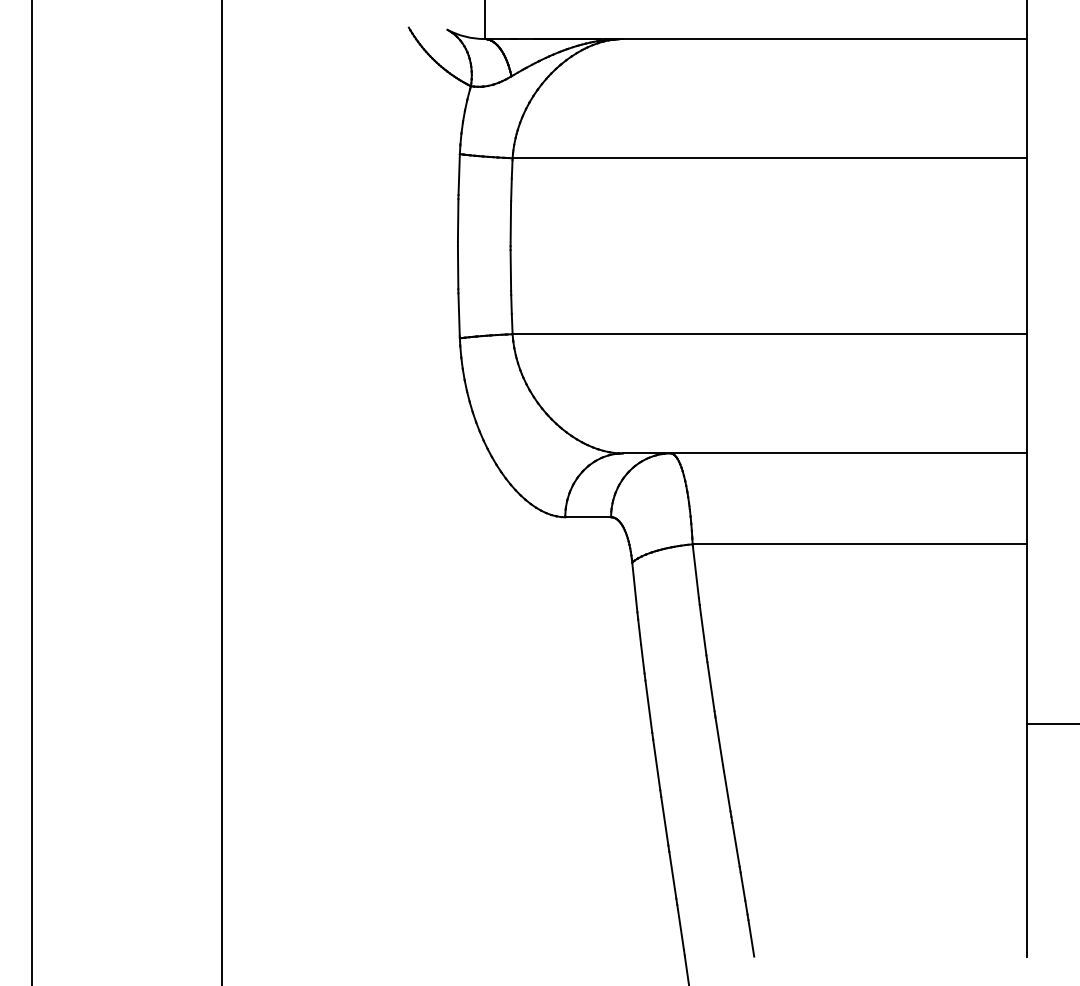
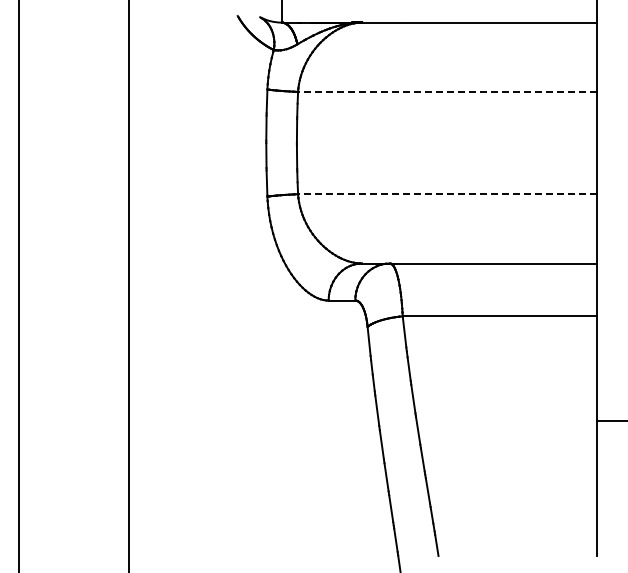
line: (767, 157) -> (446, 91), solid -> dashed
line: (767, 334) -> (446, 194), solid -> dashed

